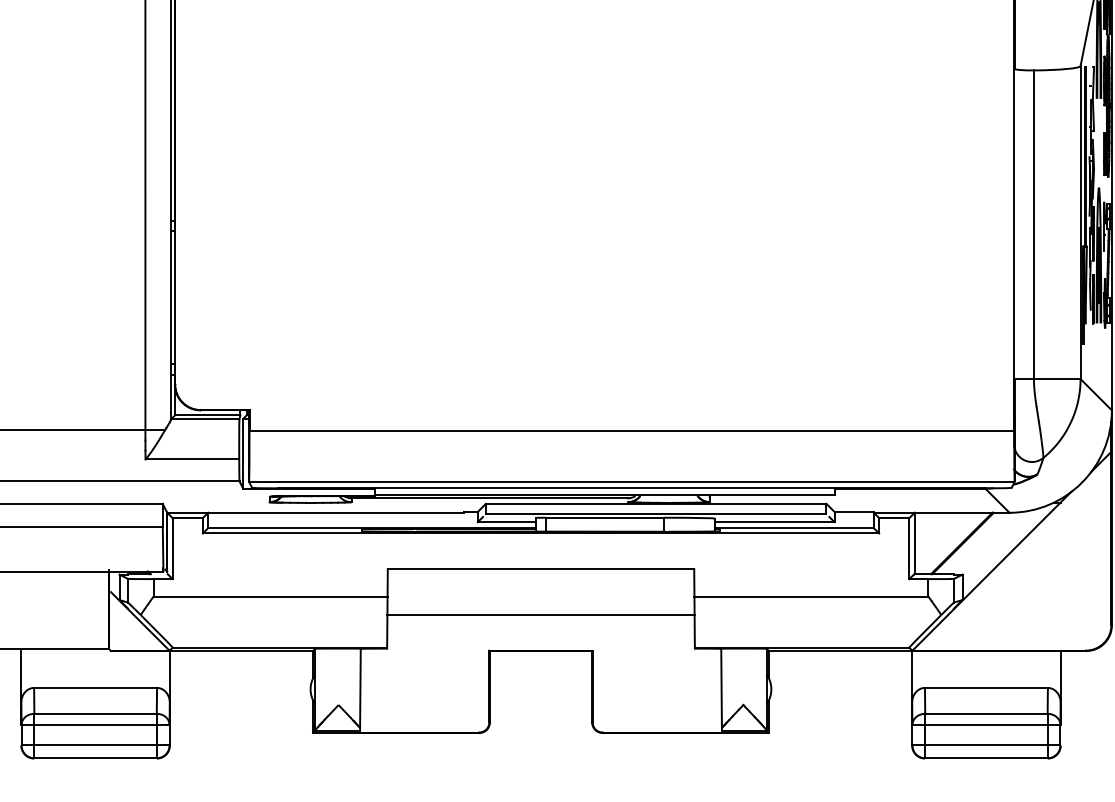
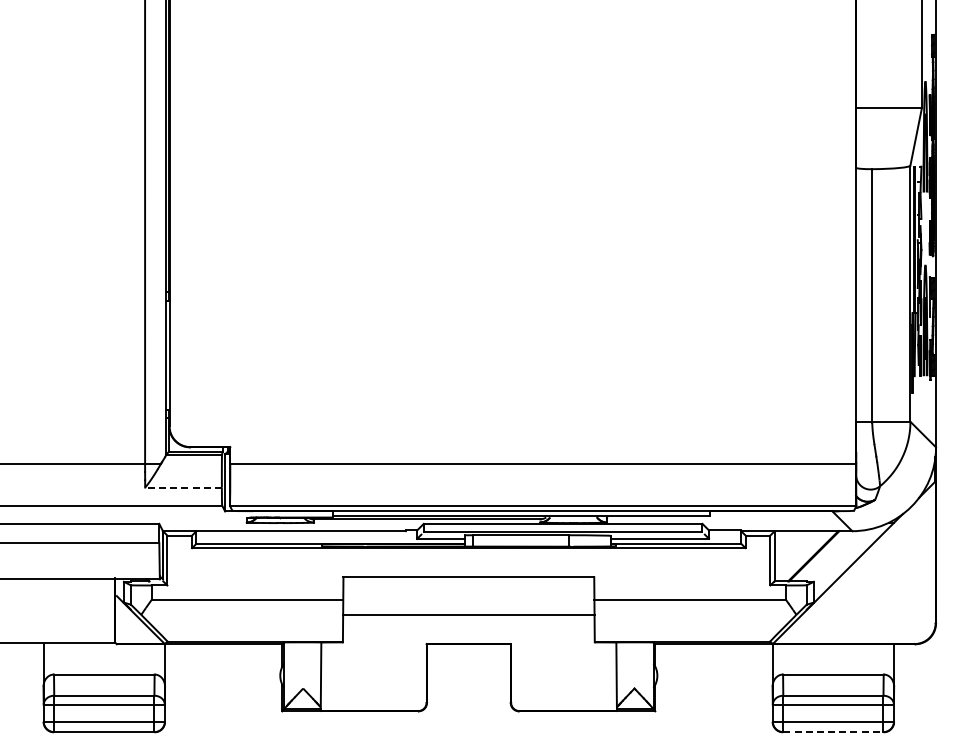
line: (192, 459) -> (183, 487), solid -> dashed
line: (986, 758) -> (833, 732), solid -> dashed

